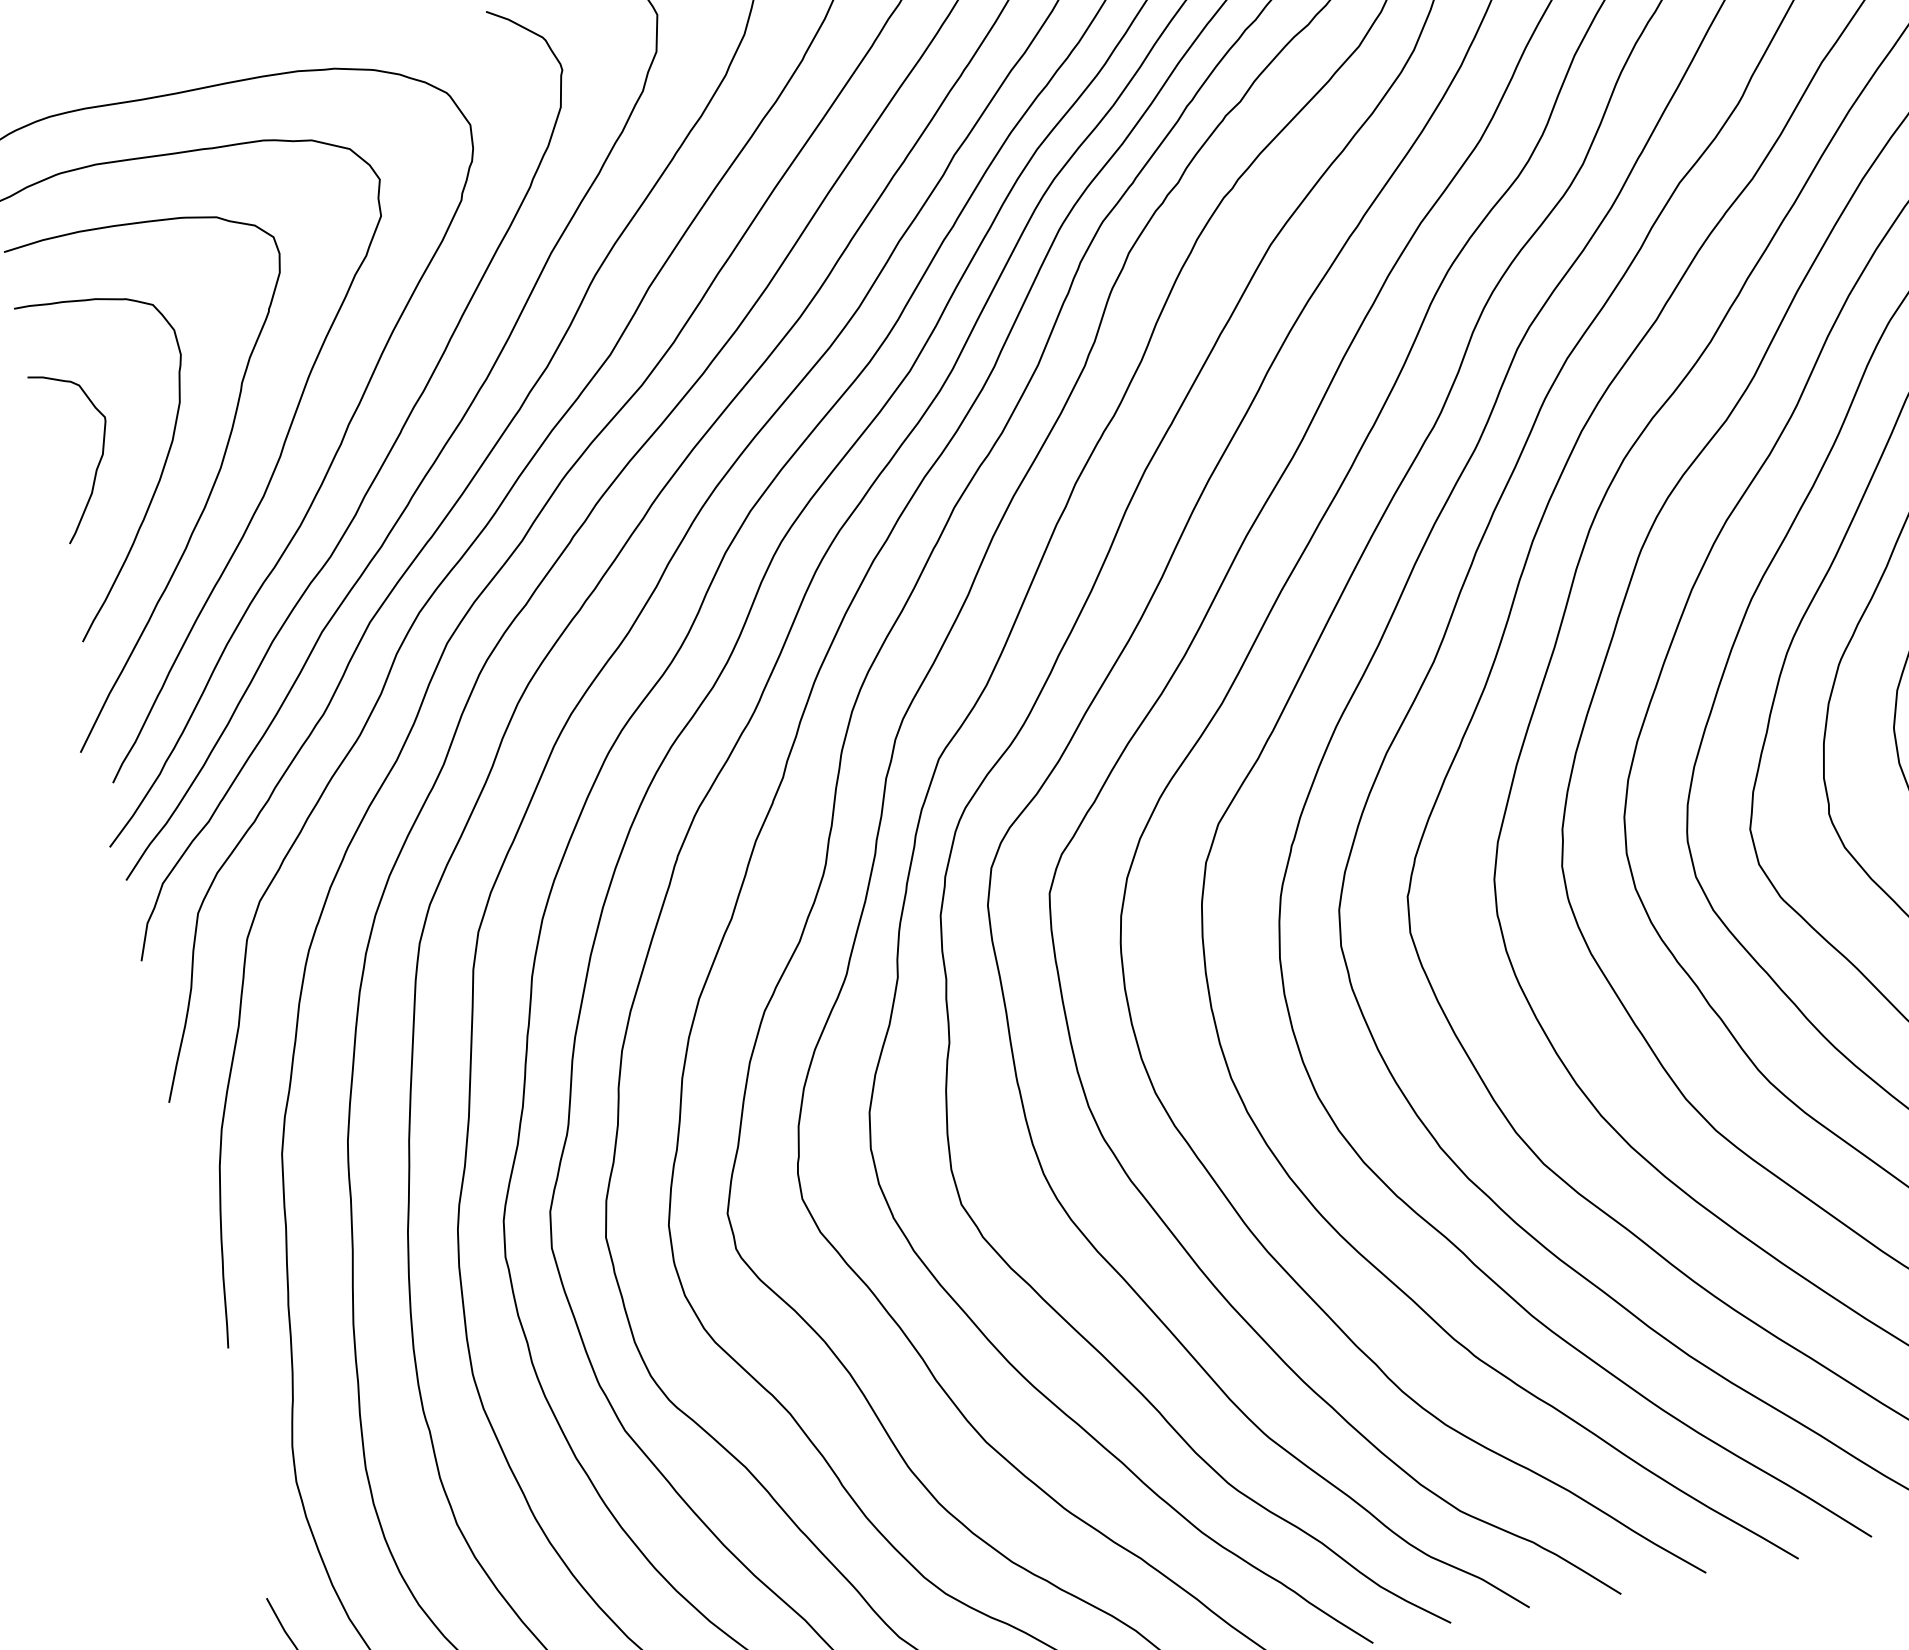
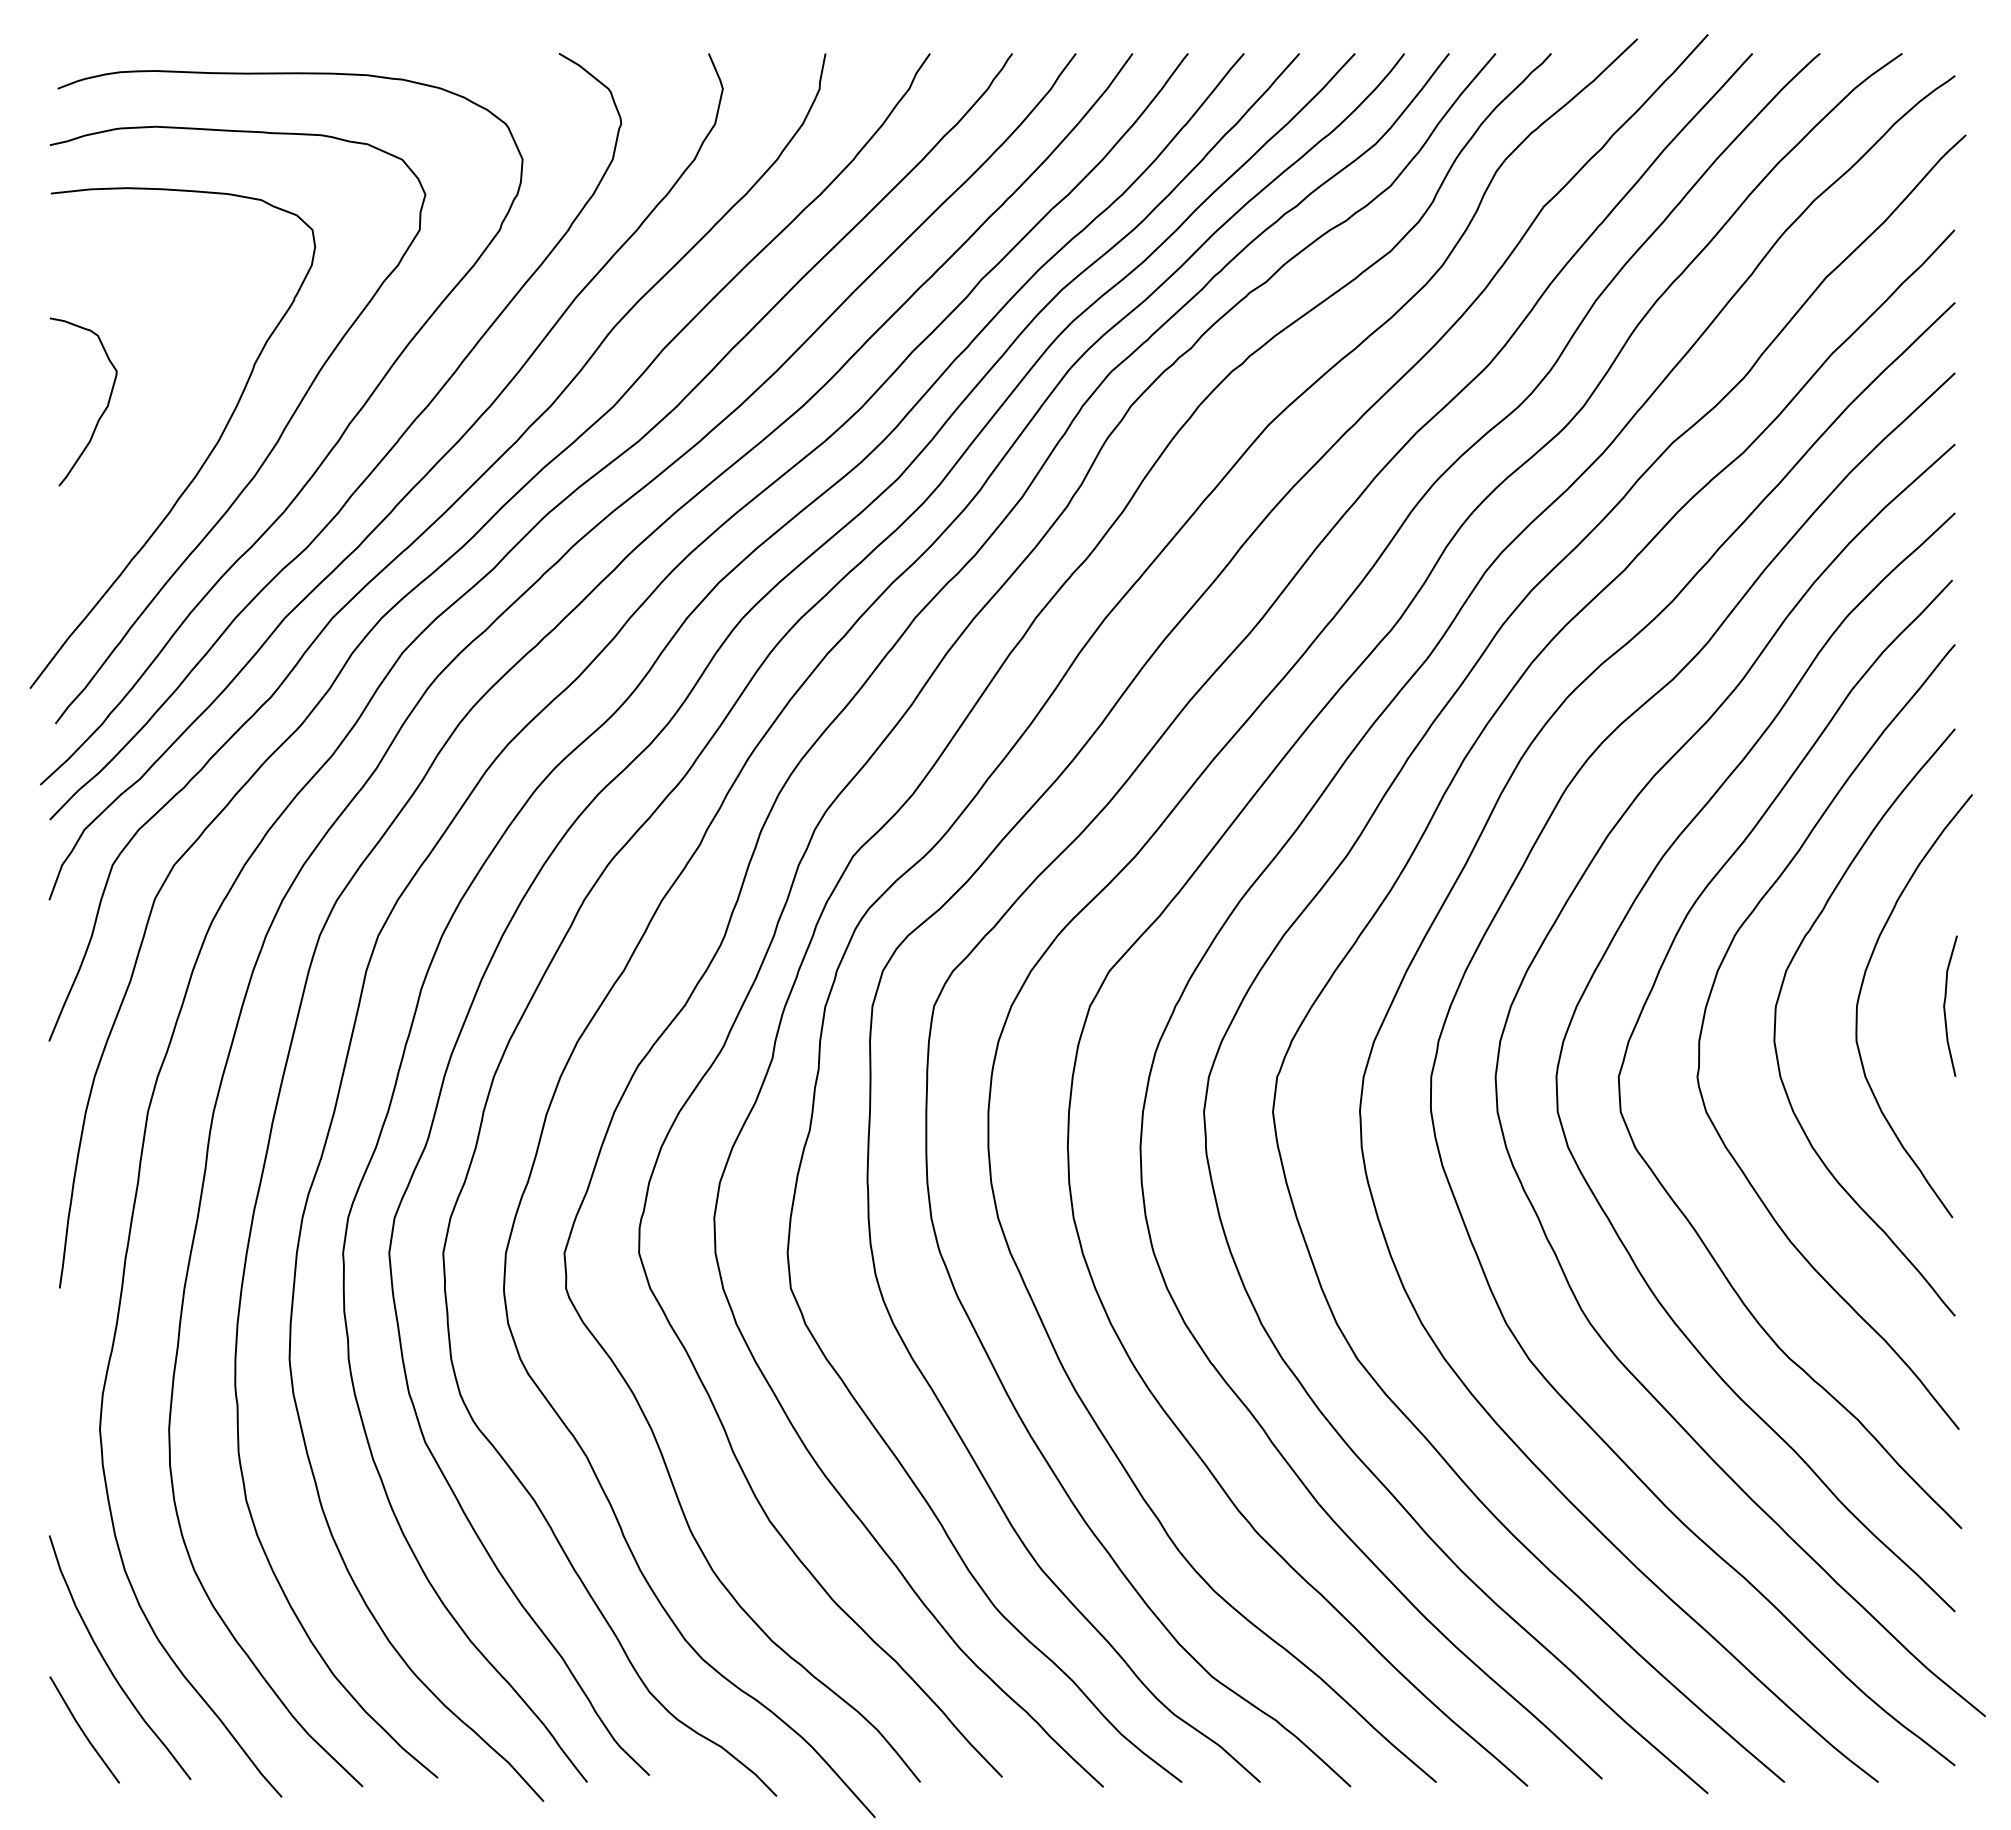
curve: (159, 475) -> (158, 437), removed

